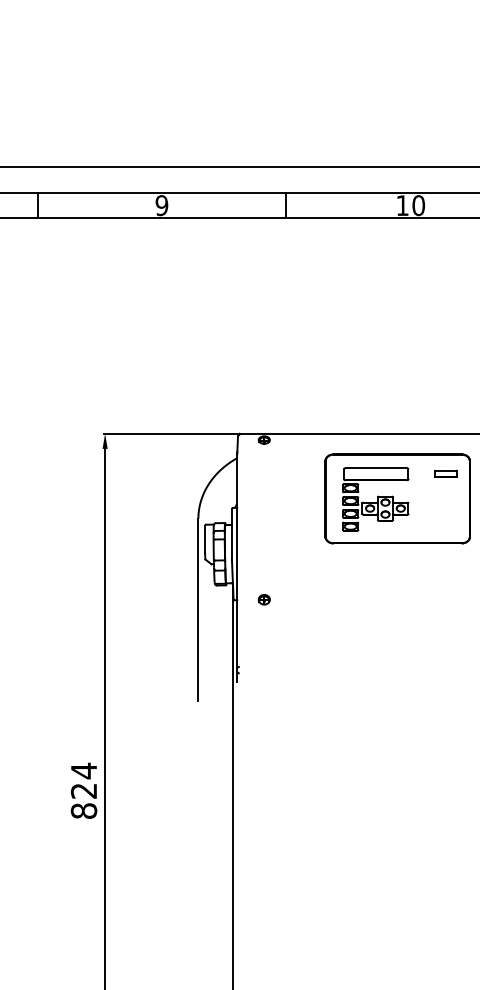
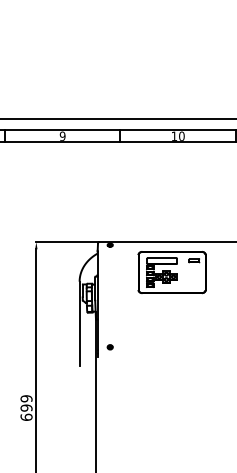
part: (262, 600) -> (109, 347), moved
text: (83, 789) -> (26, 407), 824 -> 699

